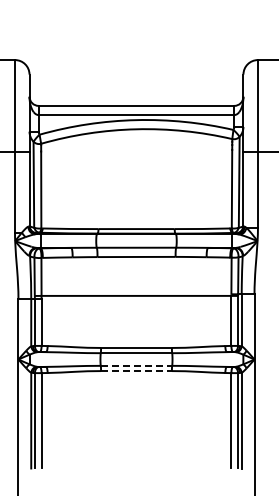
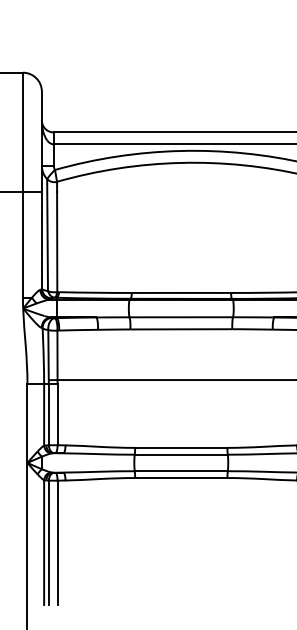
line: (136, 365) -> (181, 470), dashed -> solid
line: (136, 371) -> (181, 478), dashed -> solid

